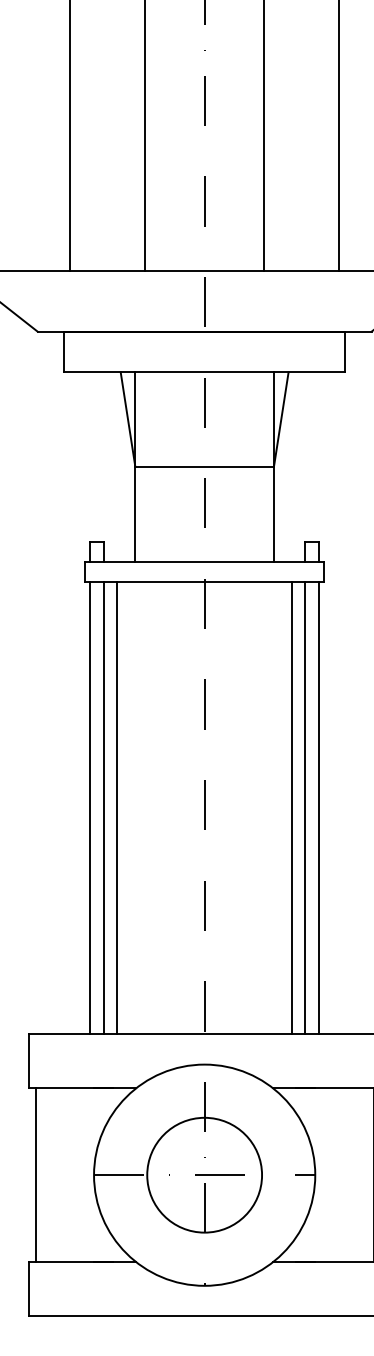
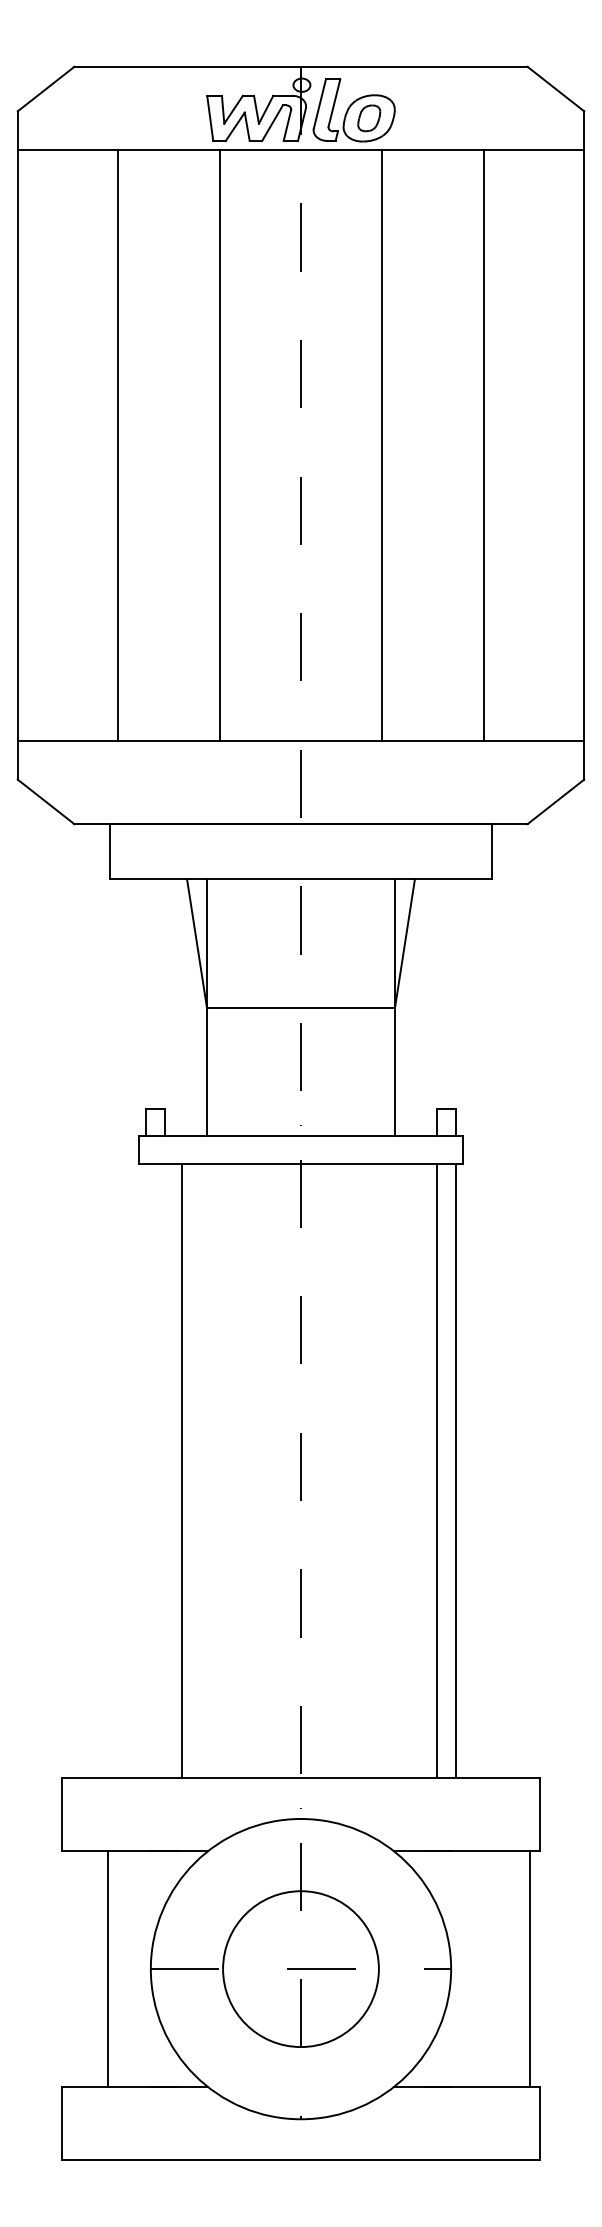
line: (90, 807) -> (145, 1470), removed
line: (104, 807) -> (164, 1470), removed
line: (291, 807) -> (419, 1470), removed
line: (35, 1175) -> (107, 1969), moved

